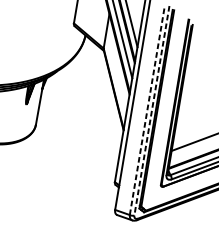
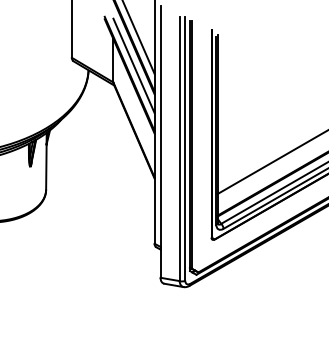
line: (147, 110) -> (179, 149), dashed -> solid
line: (152, 110) -> (185, 148), dashed -> solid

